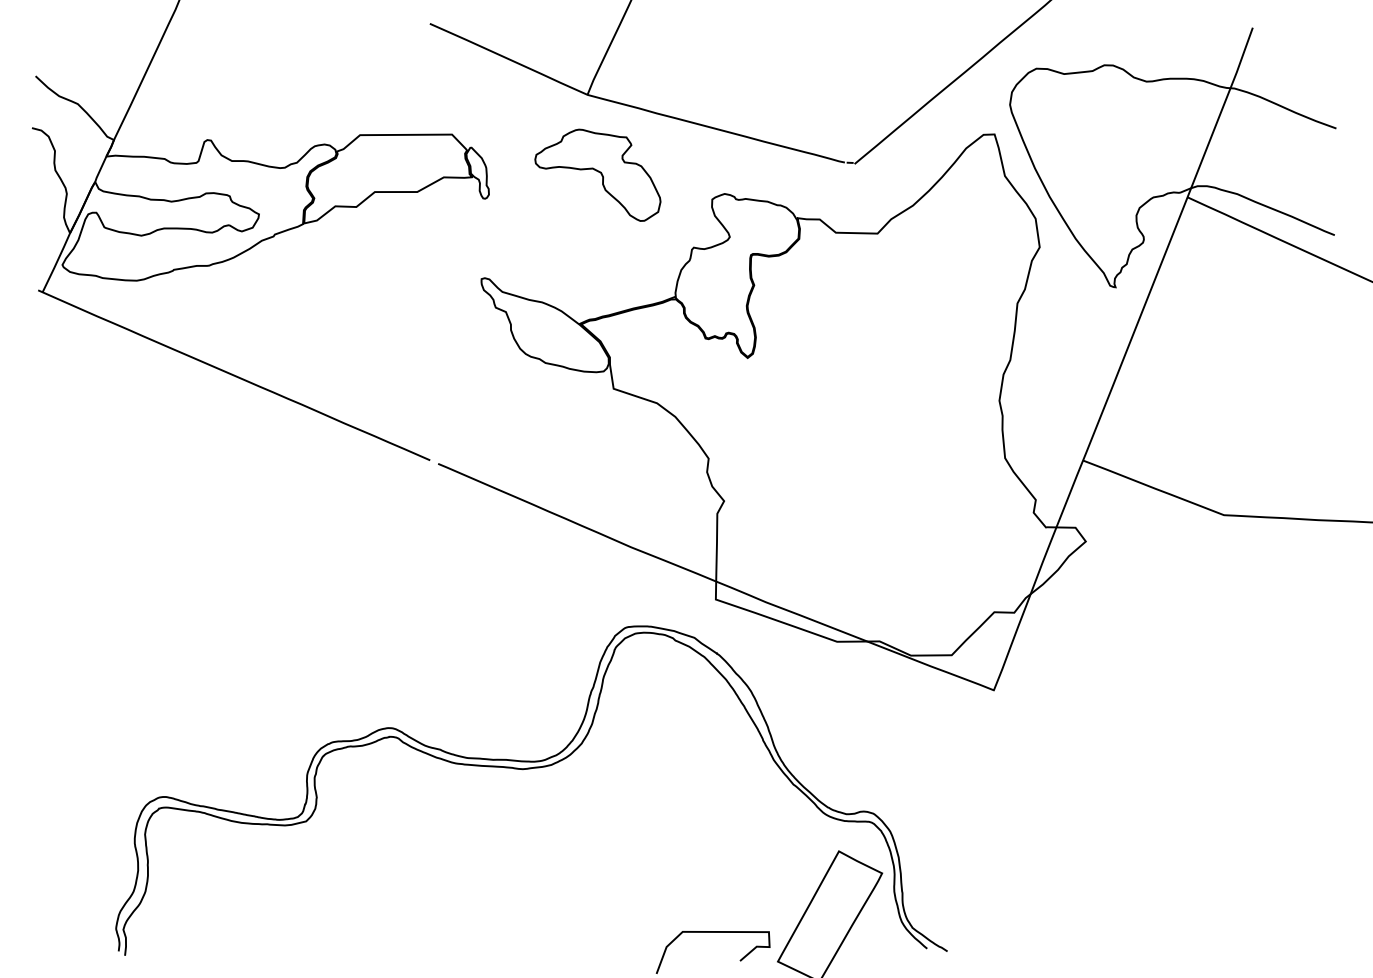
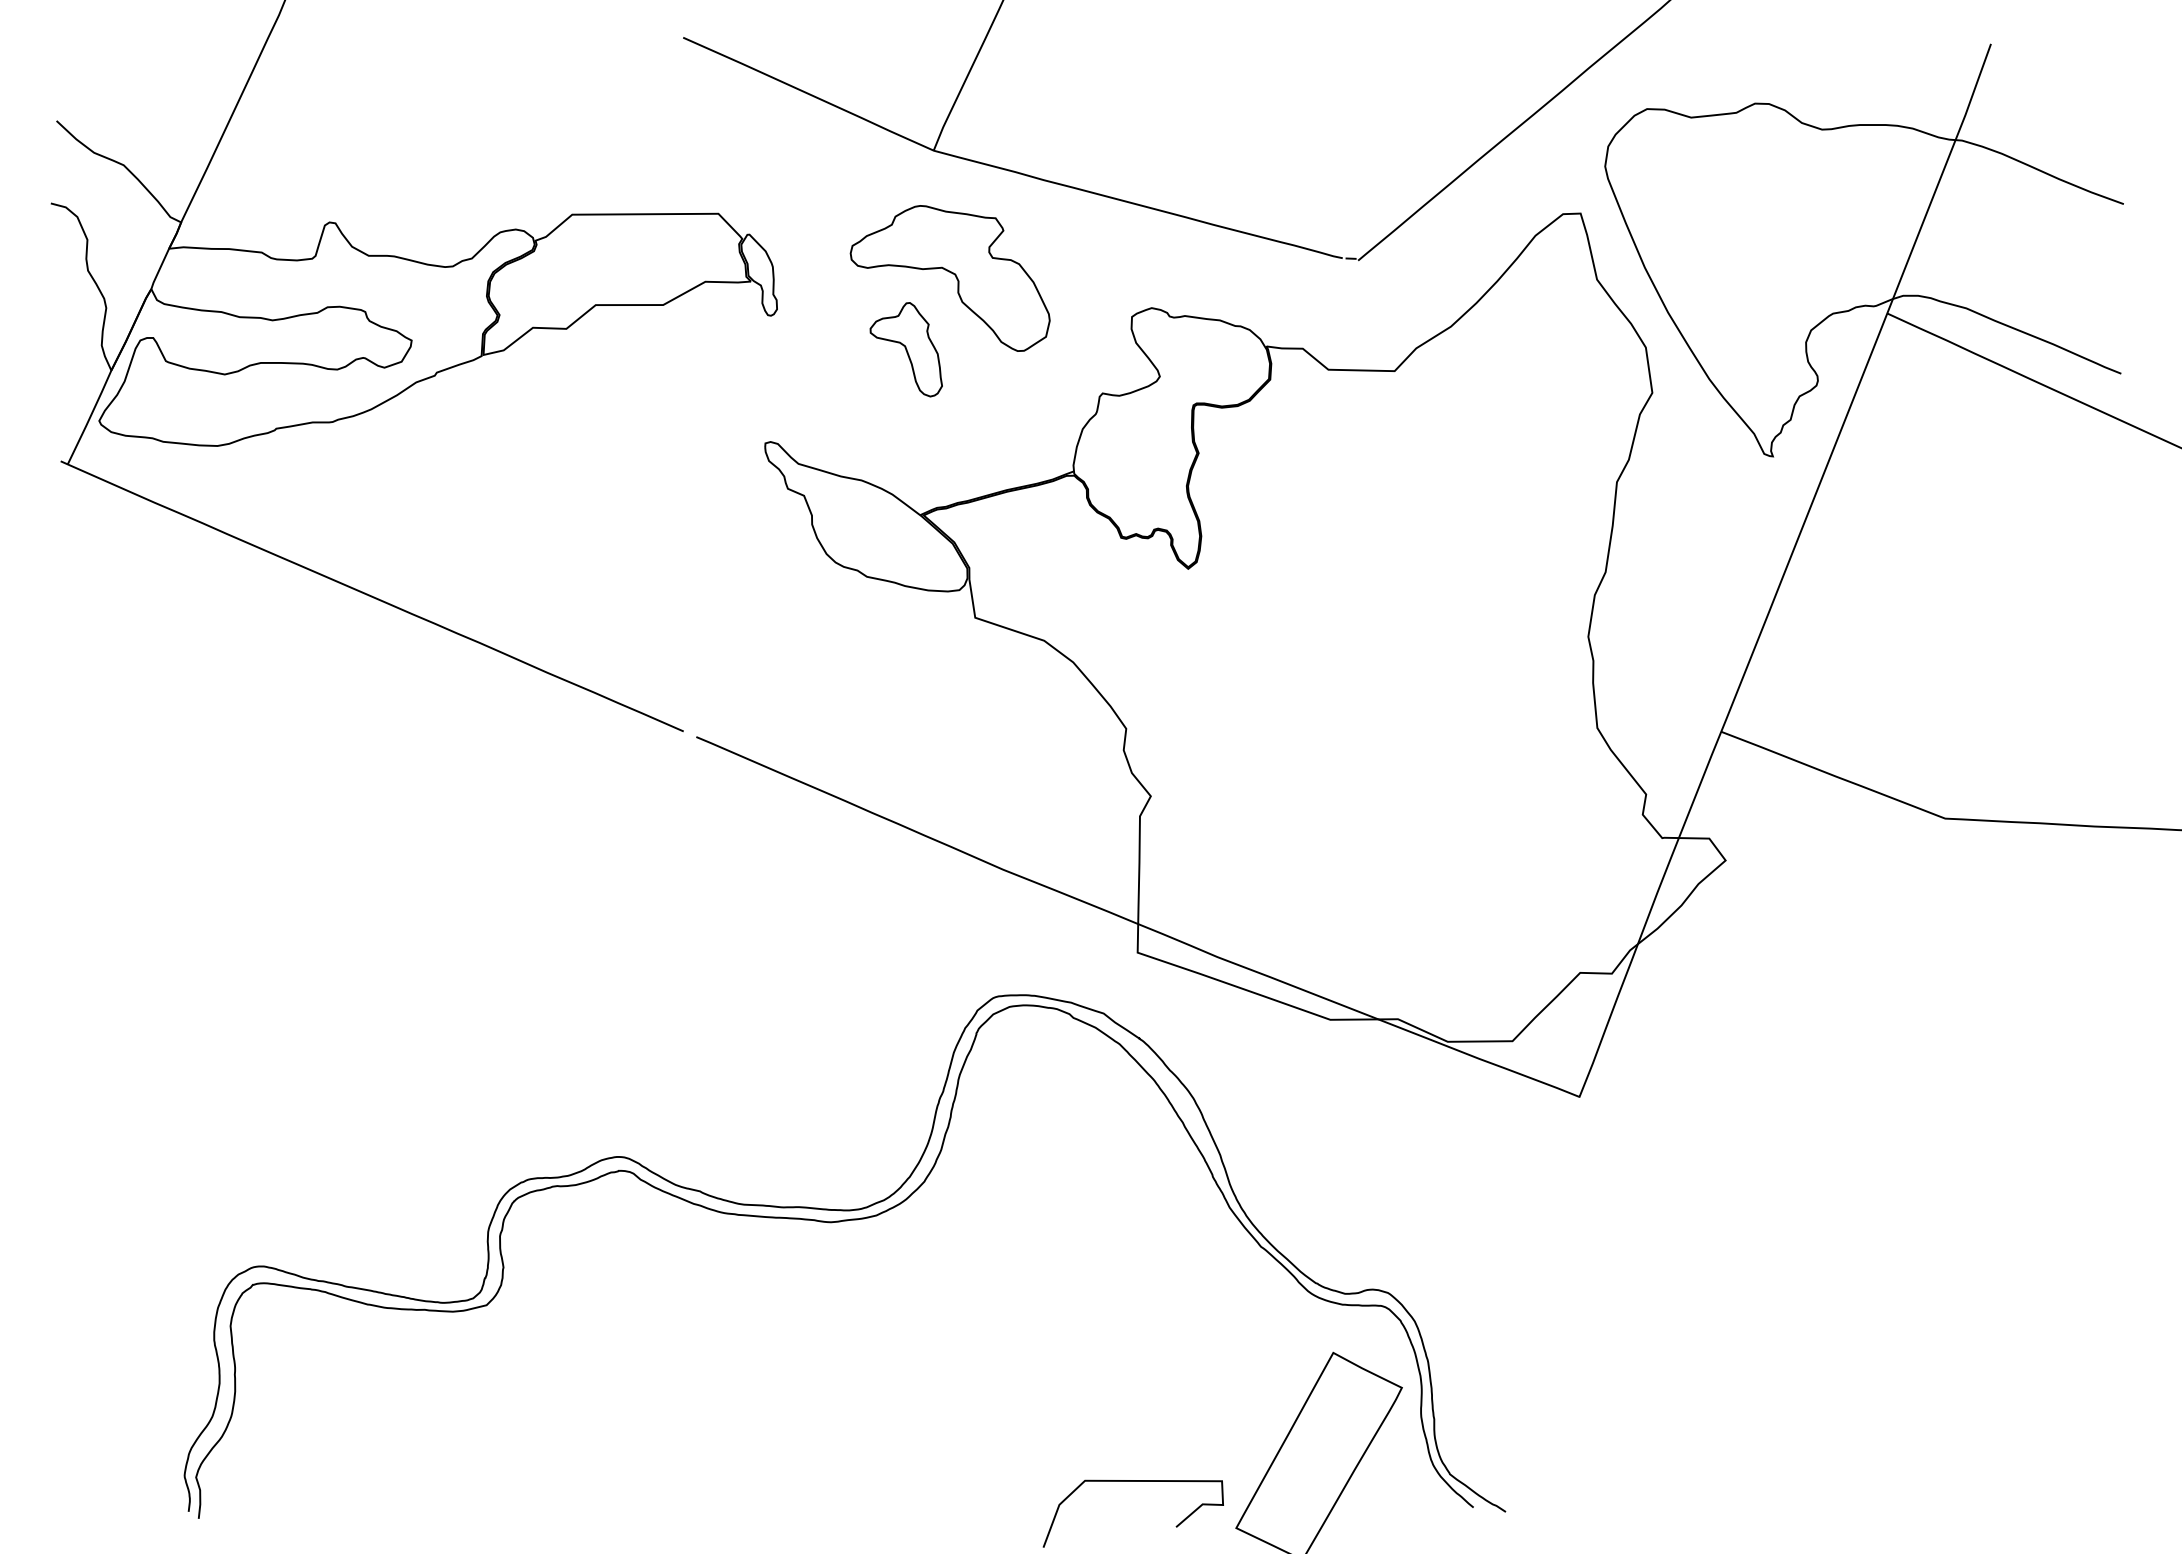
part: (569, 219) -> (905, 348), added

